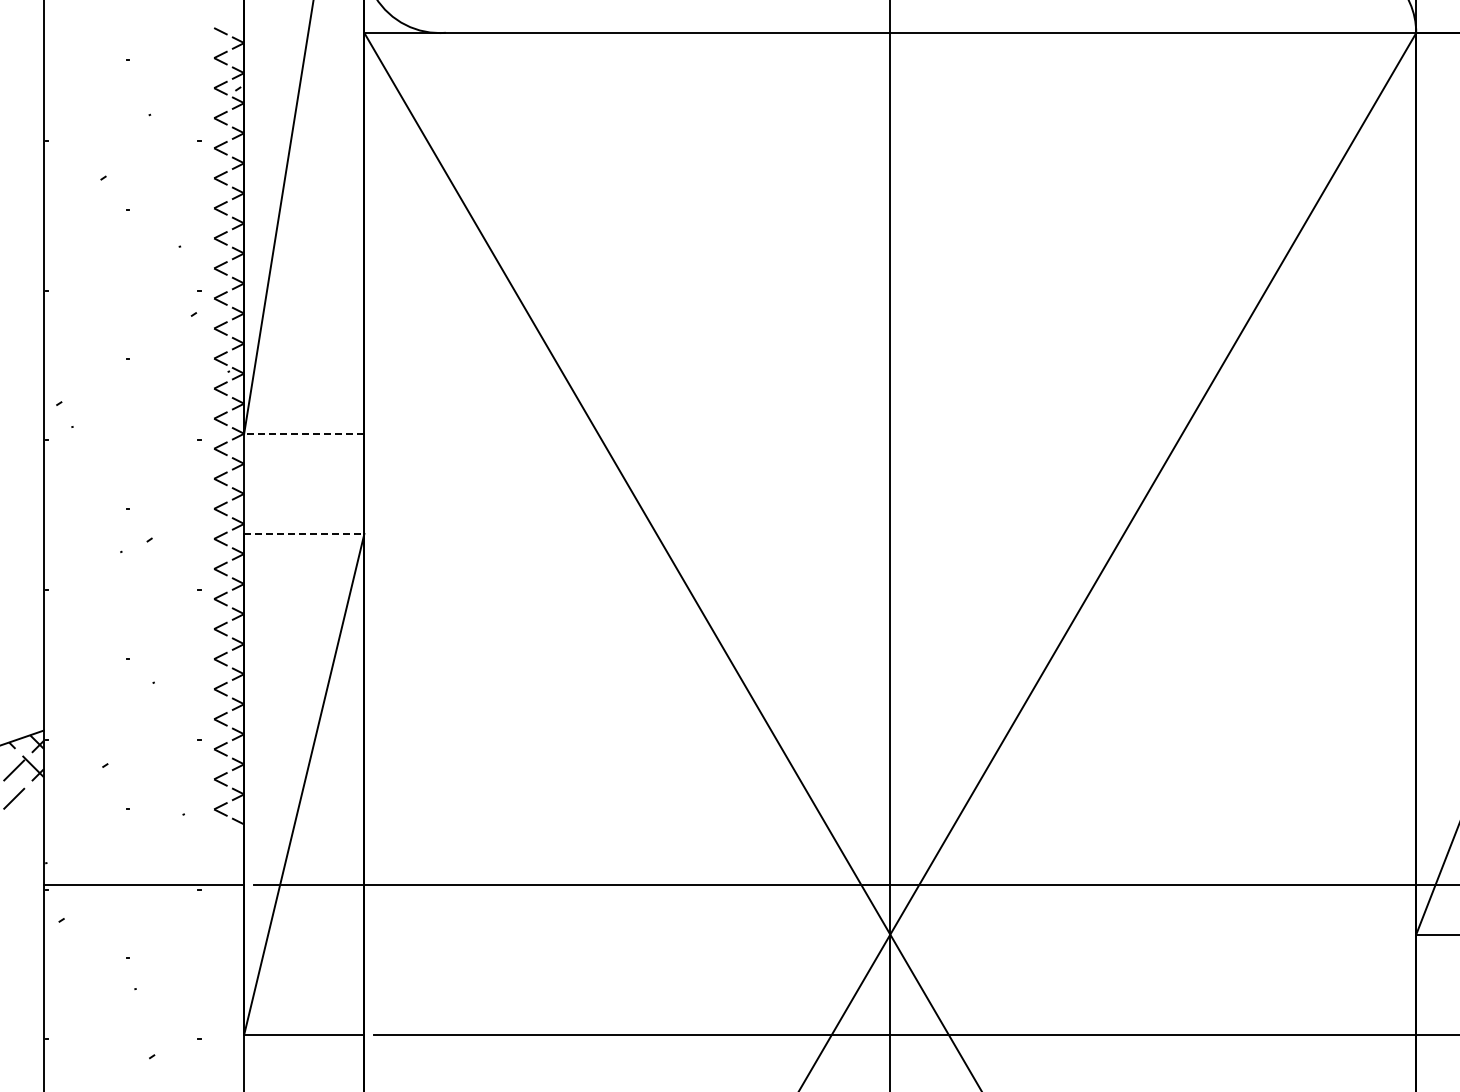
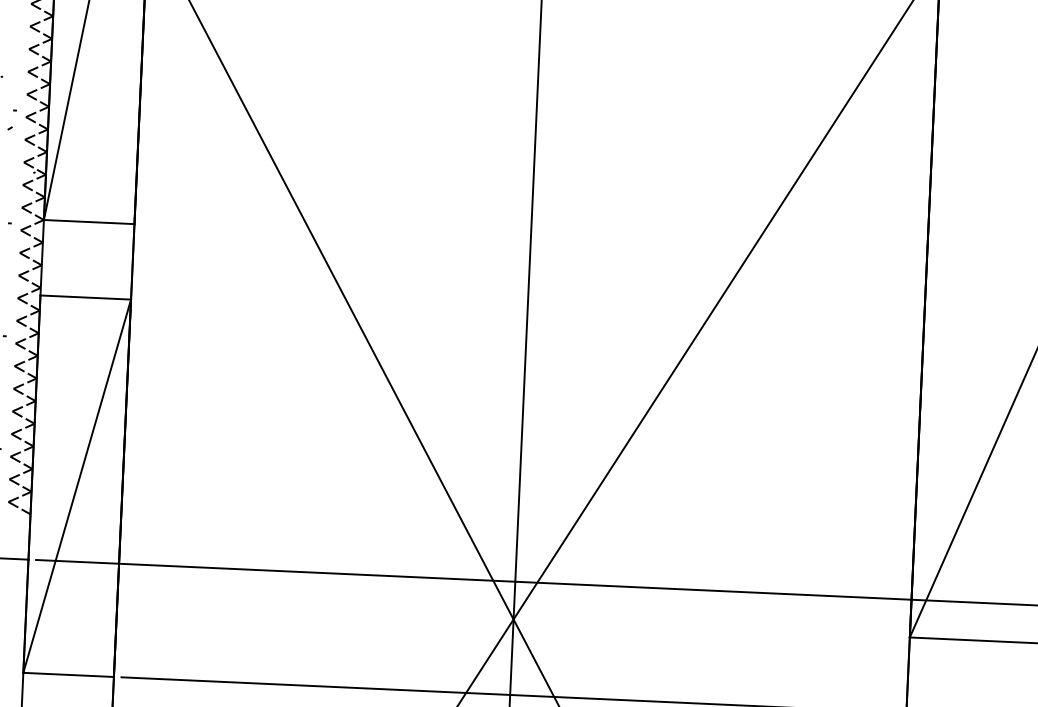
line: (303, 433) -> (88, 221), dashed -> solid
line: (304, 533) -> (85, 297), dashed -> solid

